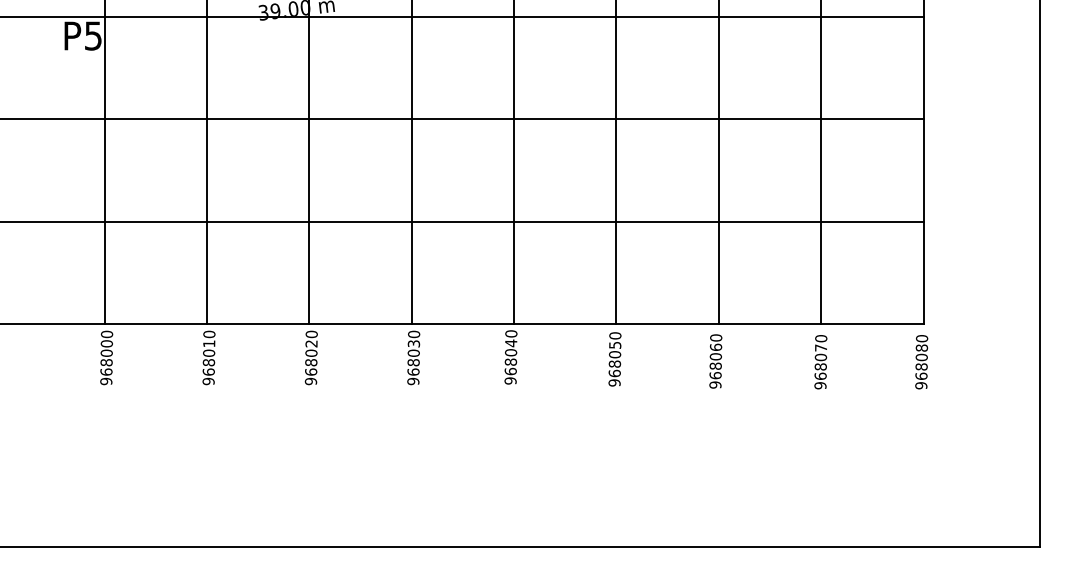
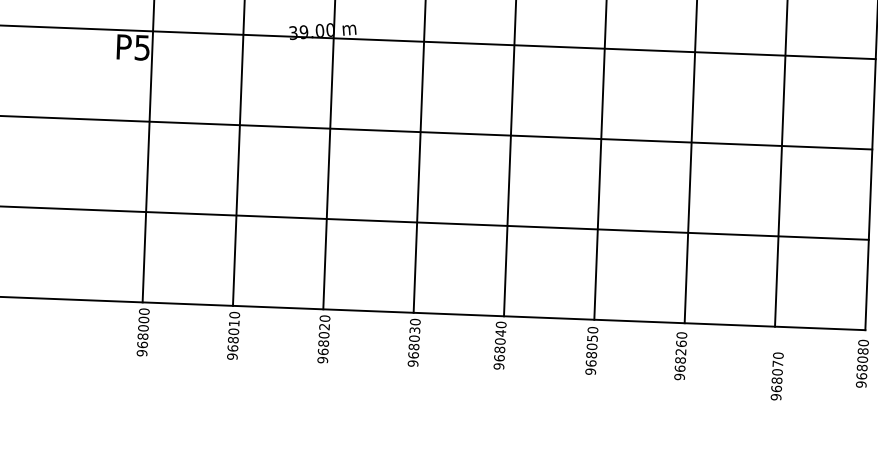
text: (715, 356) -> (680, 351), 968060 -> 968260
text: (820, 362) -> (776, 376), moved

